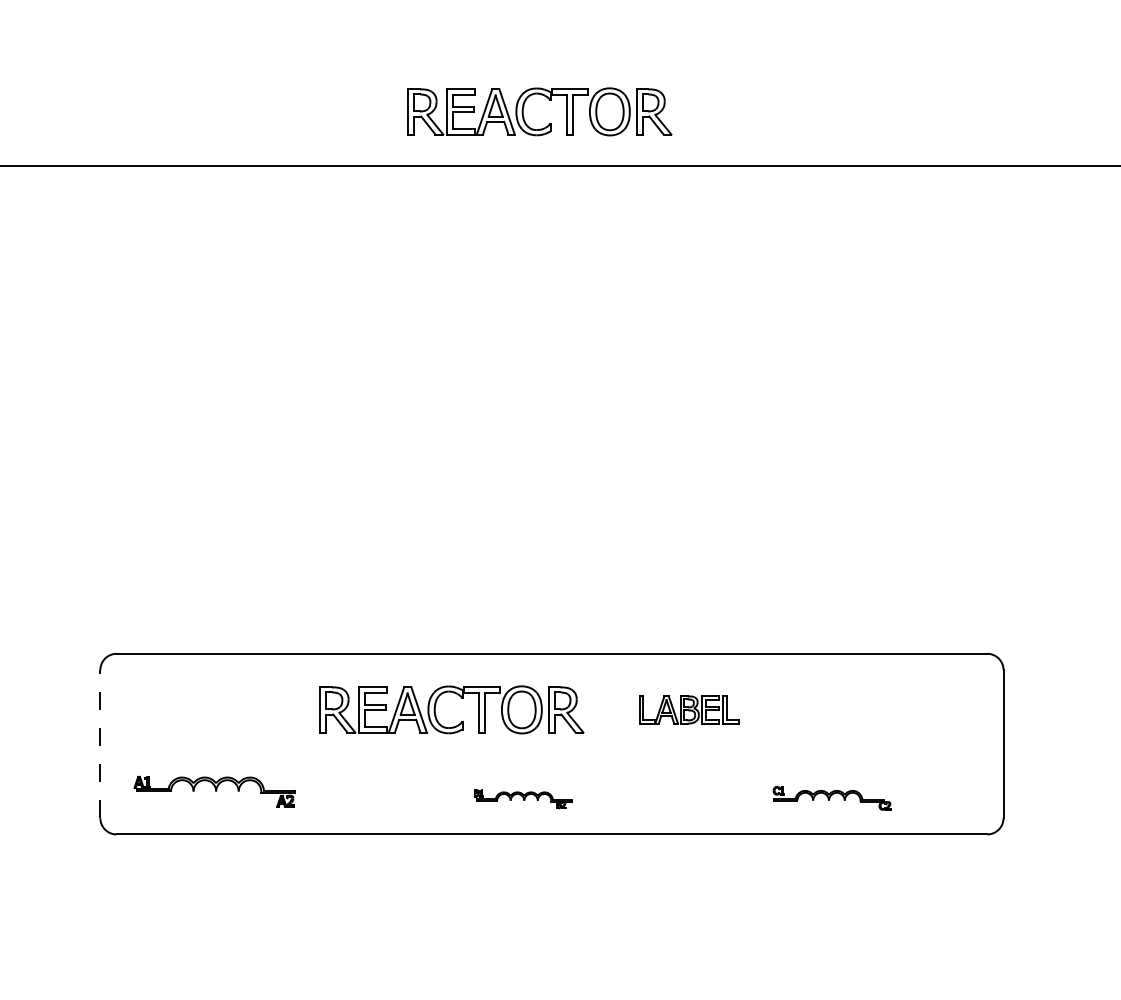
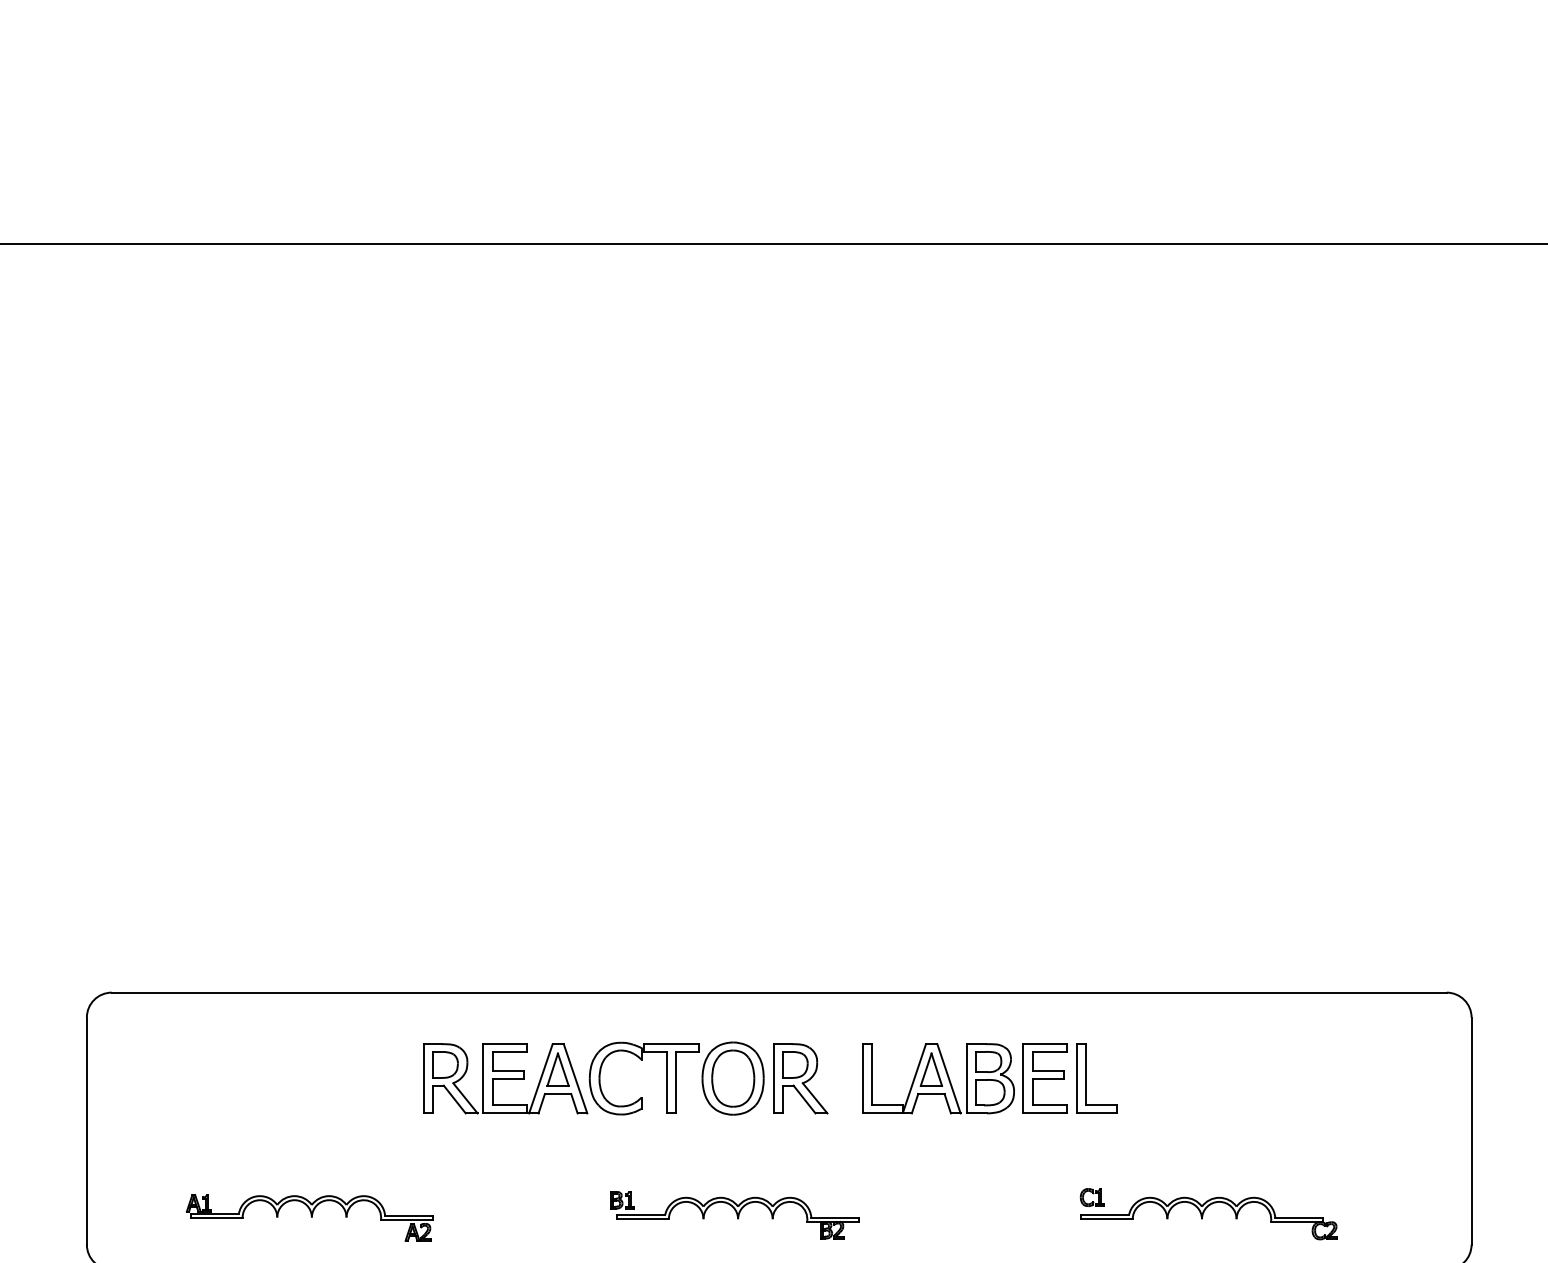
part: (549, 100) -> (775, 144), removed
part: (689, 709) -> (990, 1078), size x1.67
line: (100, 743) -> (87, 1130), dashed -> solid
part: (214, 791) -> (309, 1217), moved
part: (831, 798) -> (1207, 1214), size x1.43
part: (522, 799) -> (734, 1216), size x1.67

